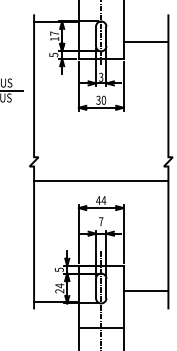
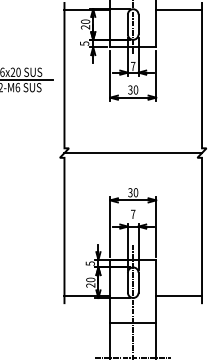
text: (54, 36) -> (85, 24), 17 -> 20
line: (146, 42) -> (179, 9), moved
text: (101, 77) -> (133, 66), 3 -> 7
line: (101, 181) -> (133, 153), moved
text: (101, 200) -> (133, 192), 44 -> 30
text: (59, 285) -> (90, 279), 24 -> 20
line: (146, 291) -> (179, 296), moved

